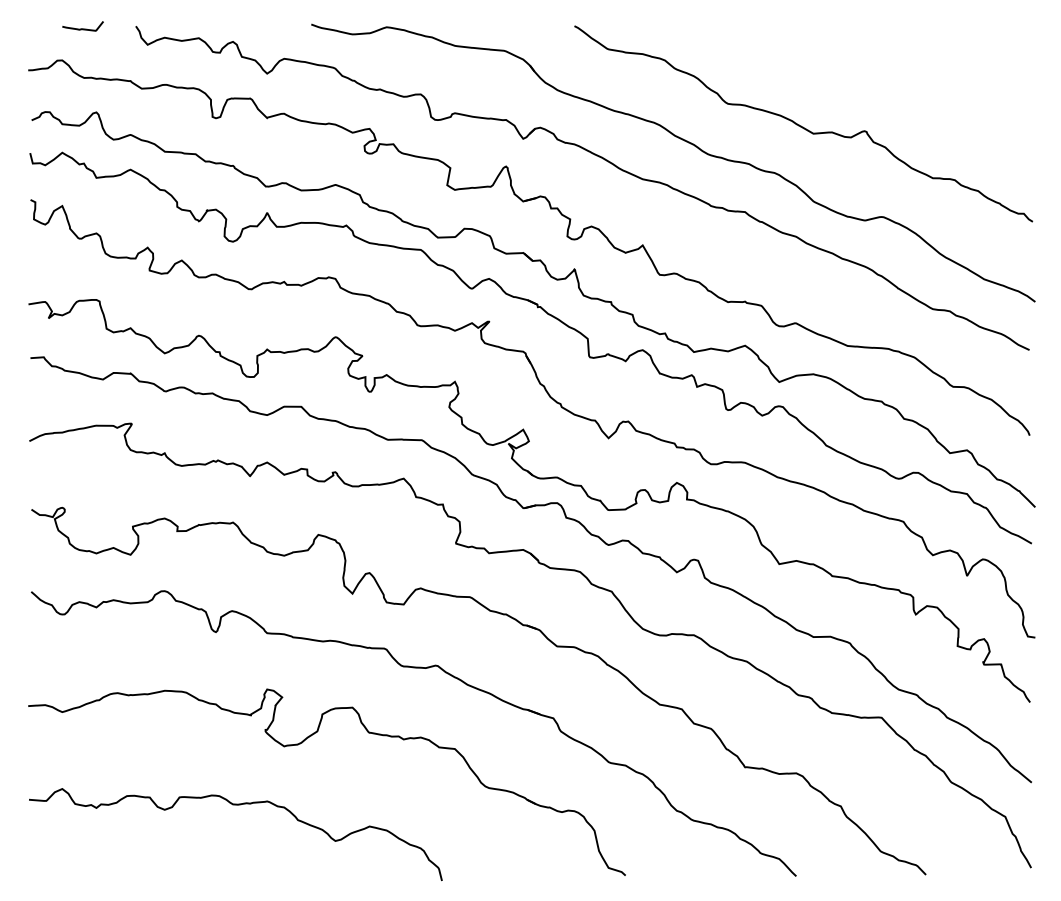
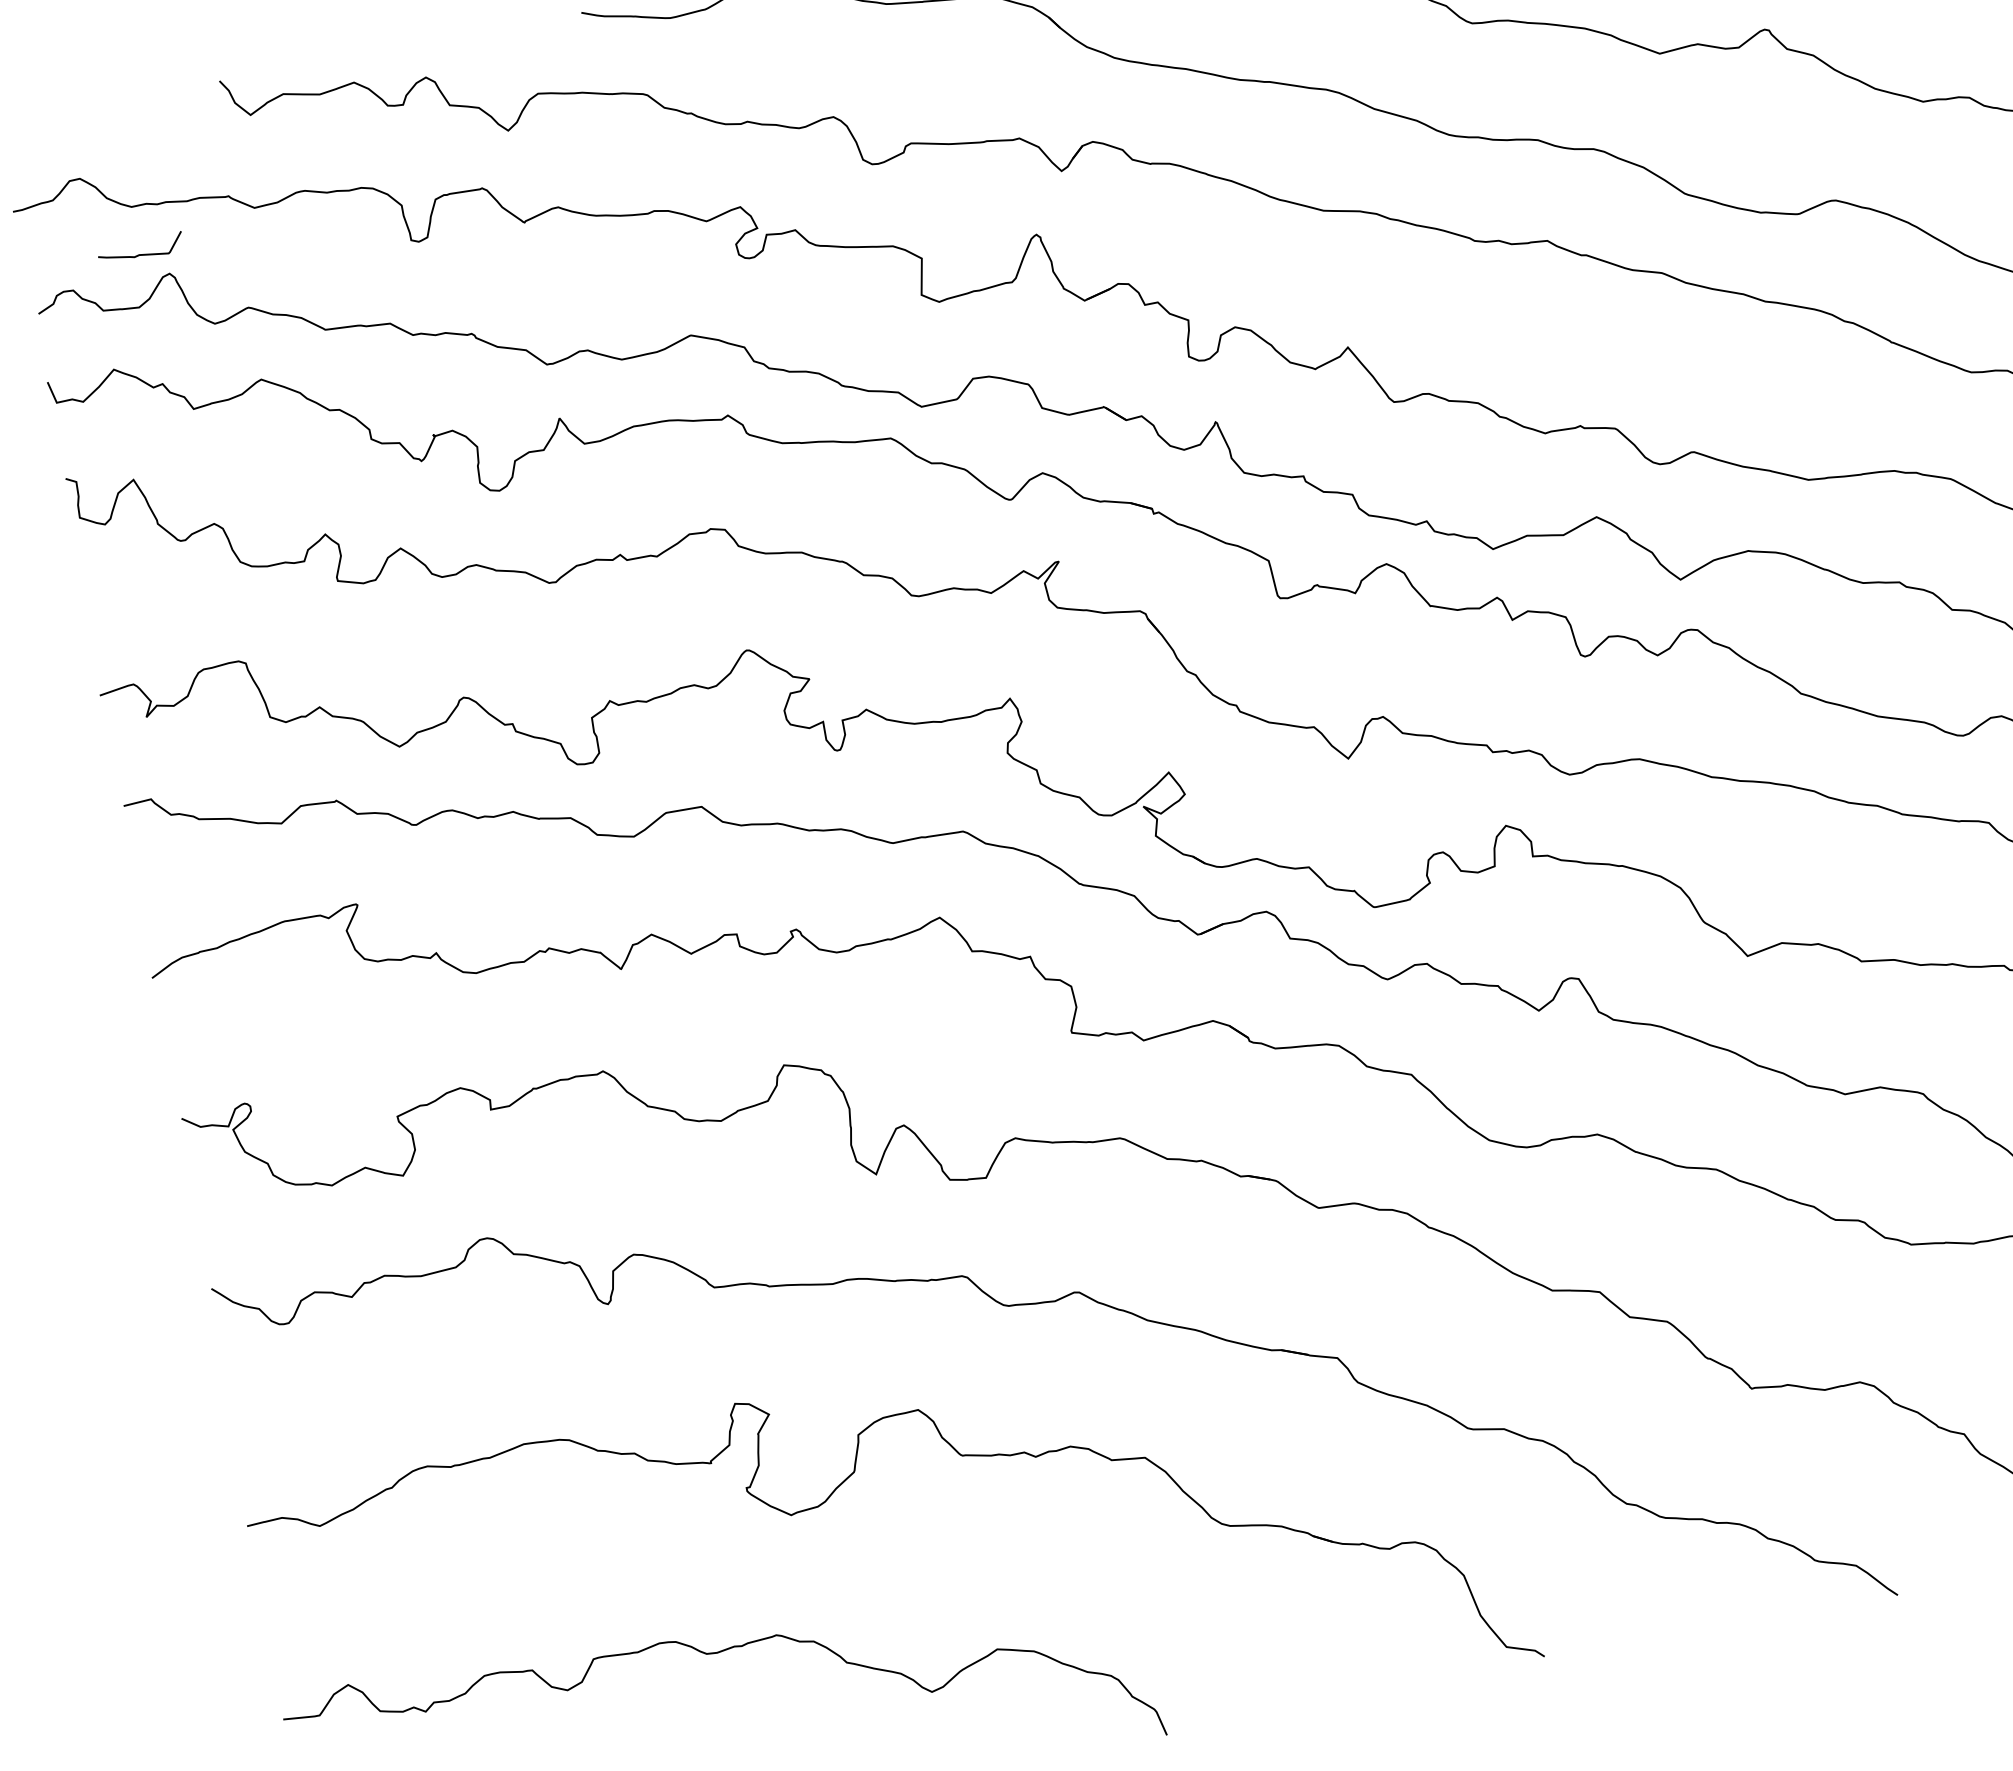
curve: (82, 28) -> (140, 253), moved

